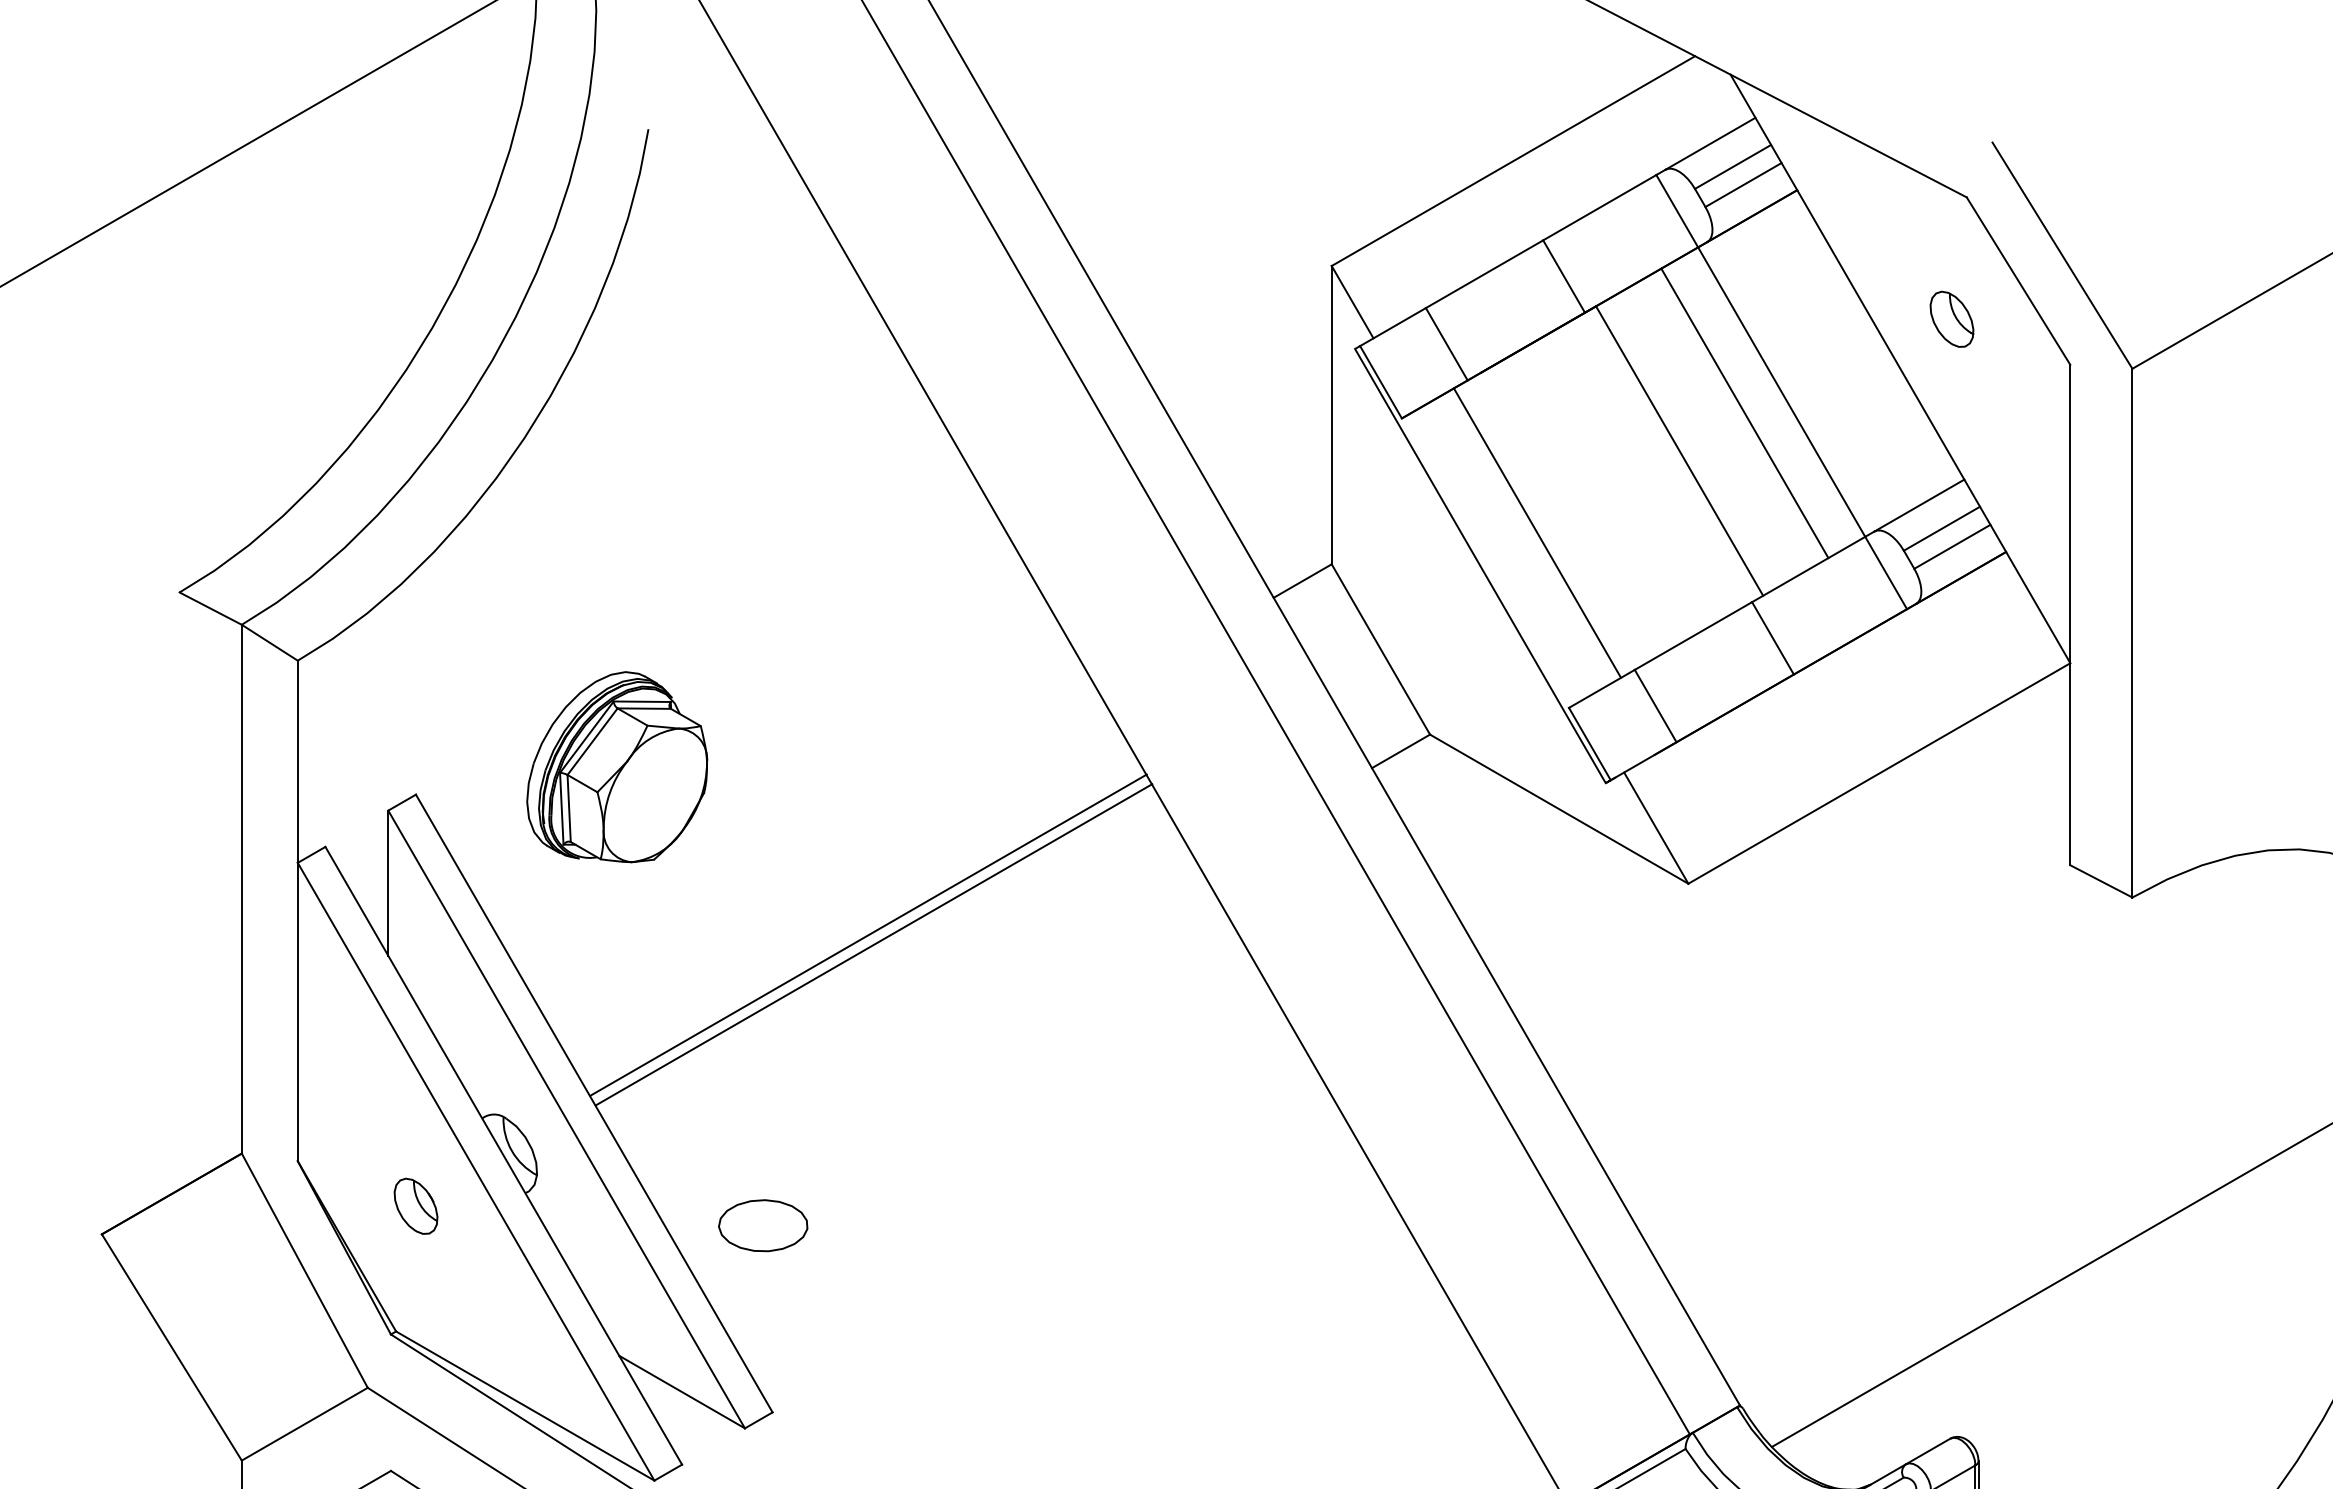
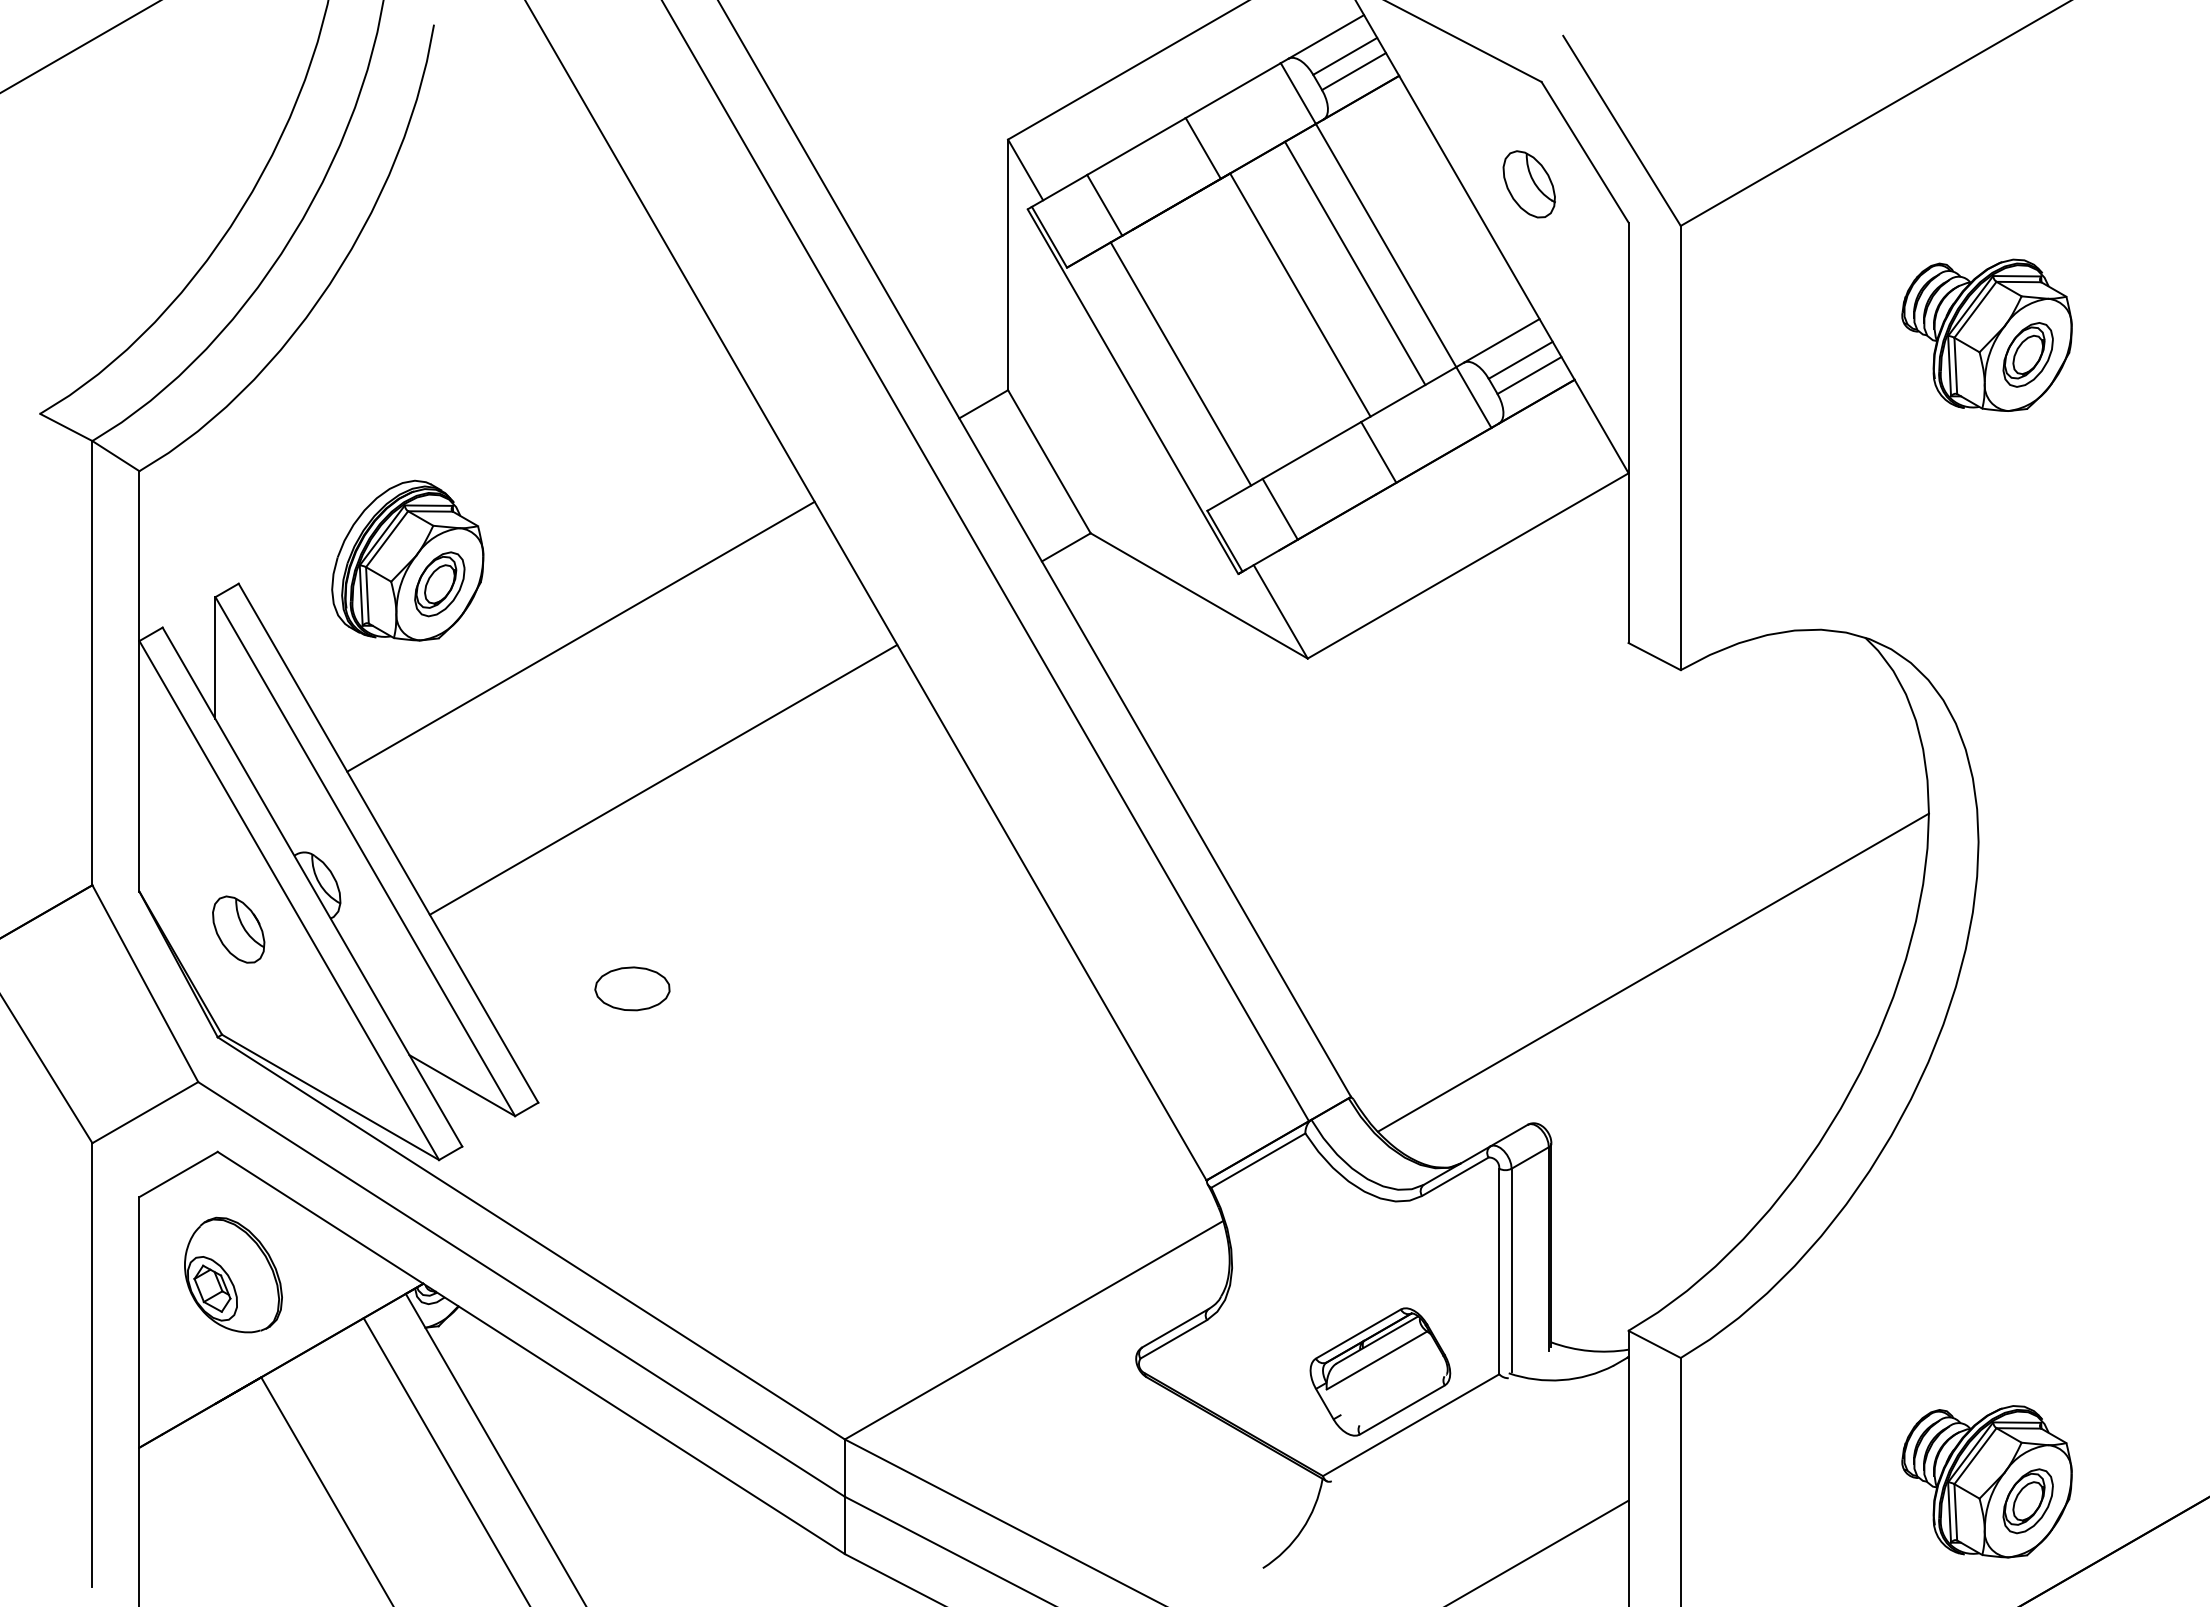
part: (1951, 319) -> (1528, 184), size x1.43
part: (654, 795) -> (439, 584), added
line: (868, 934) -> (580, 636), moved
line: (873, 944) -> (663, 779), moved
part: (415, 1206) -> (238, 929), size x1.43
part: (763, 1225) -> (632, 988), moved

